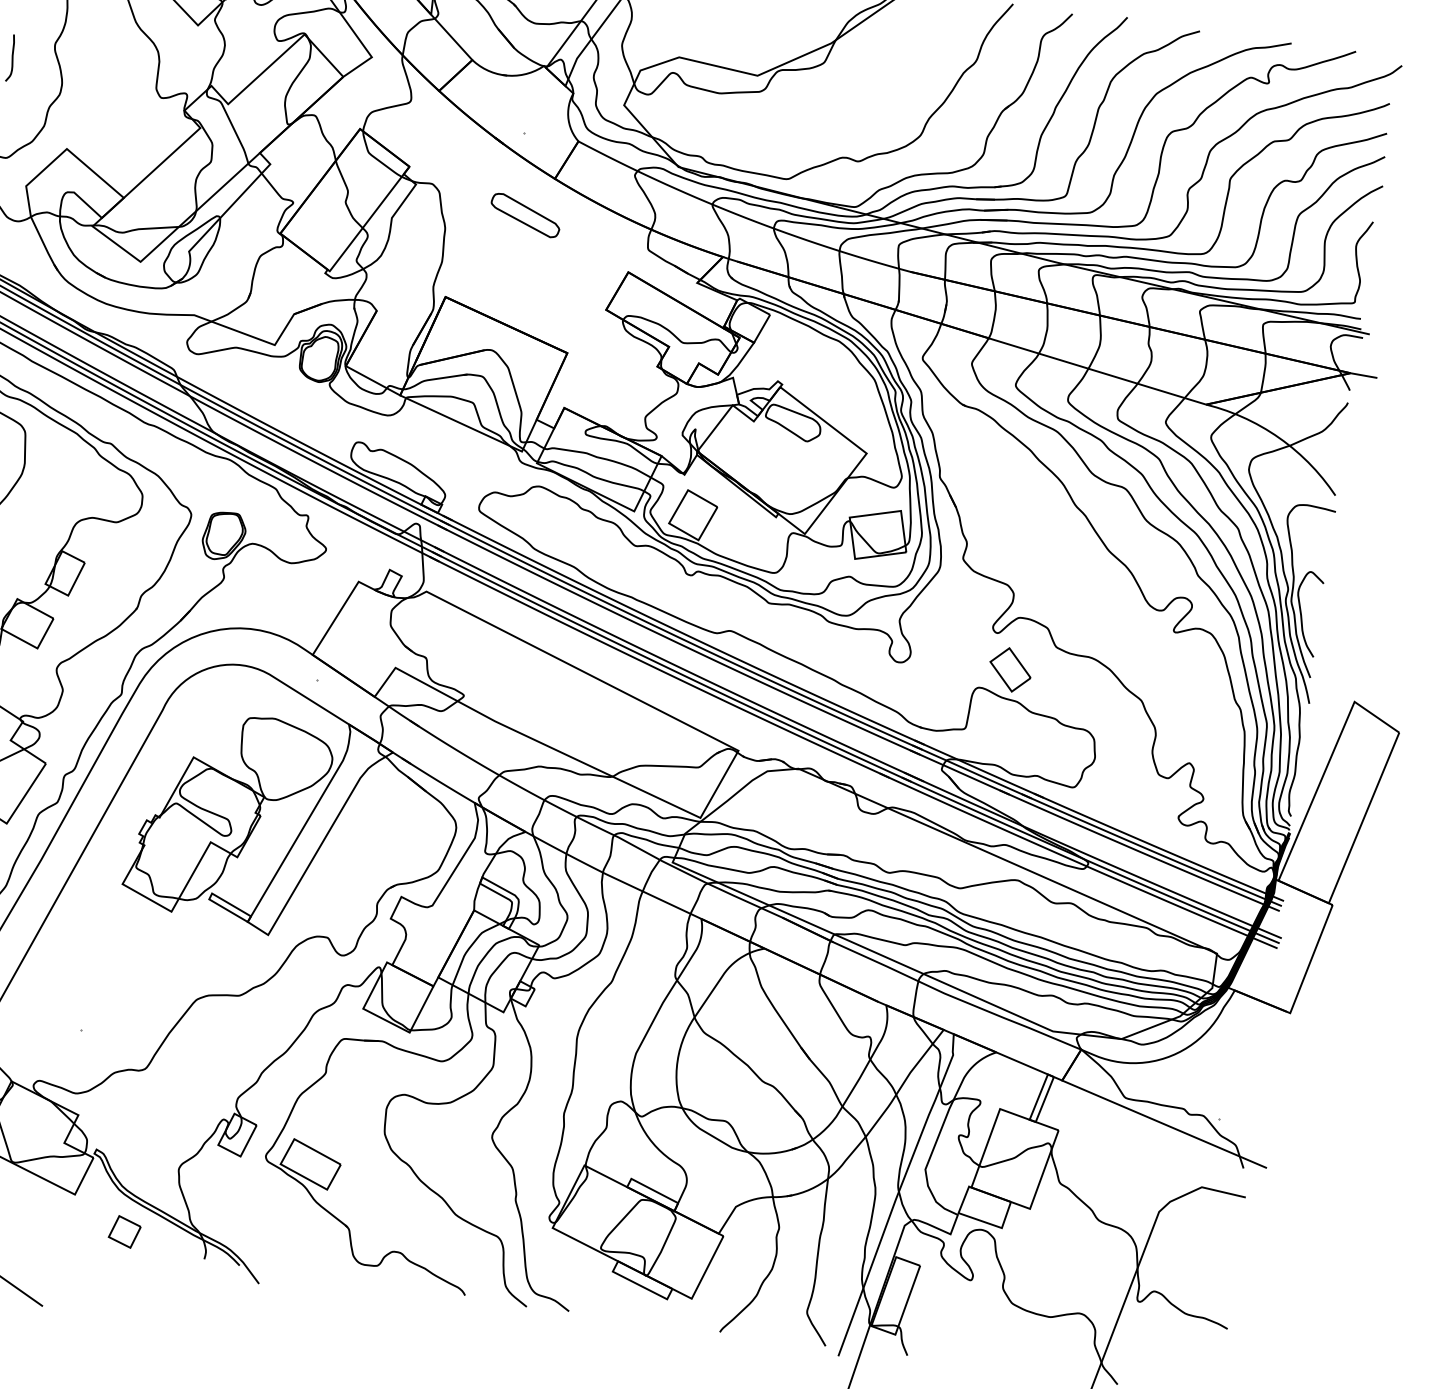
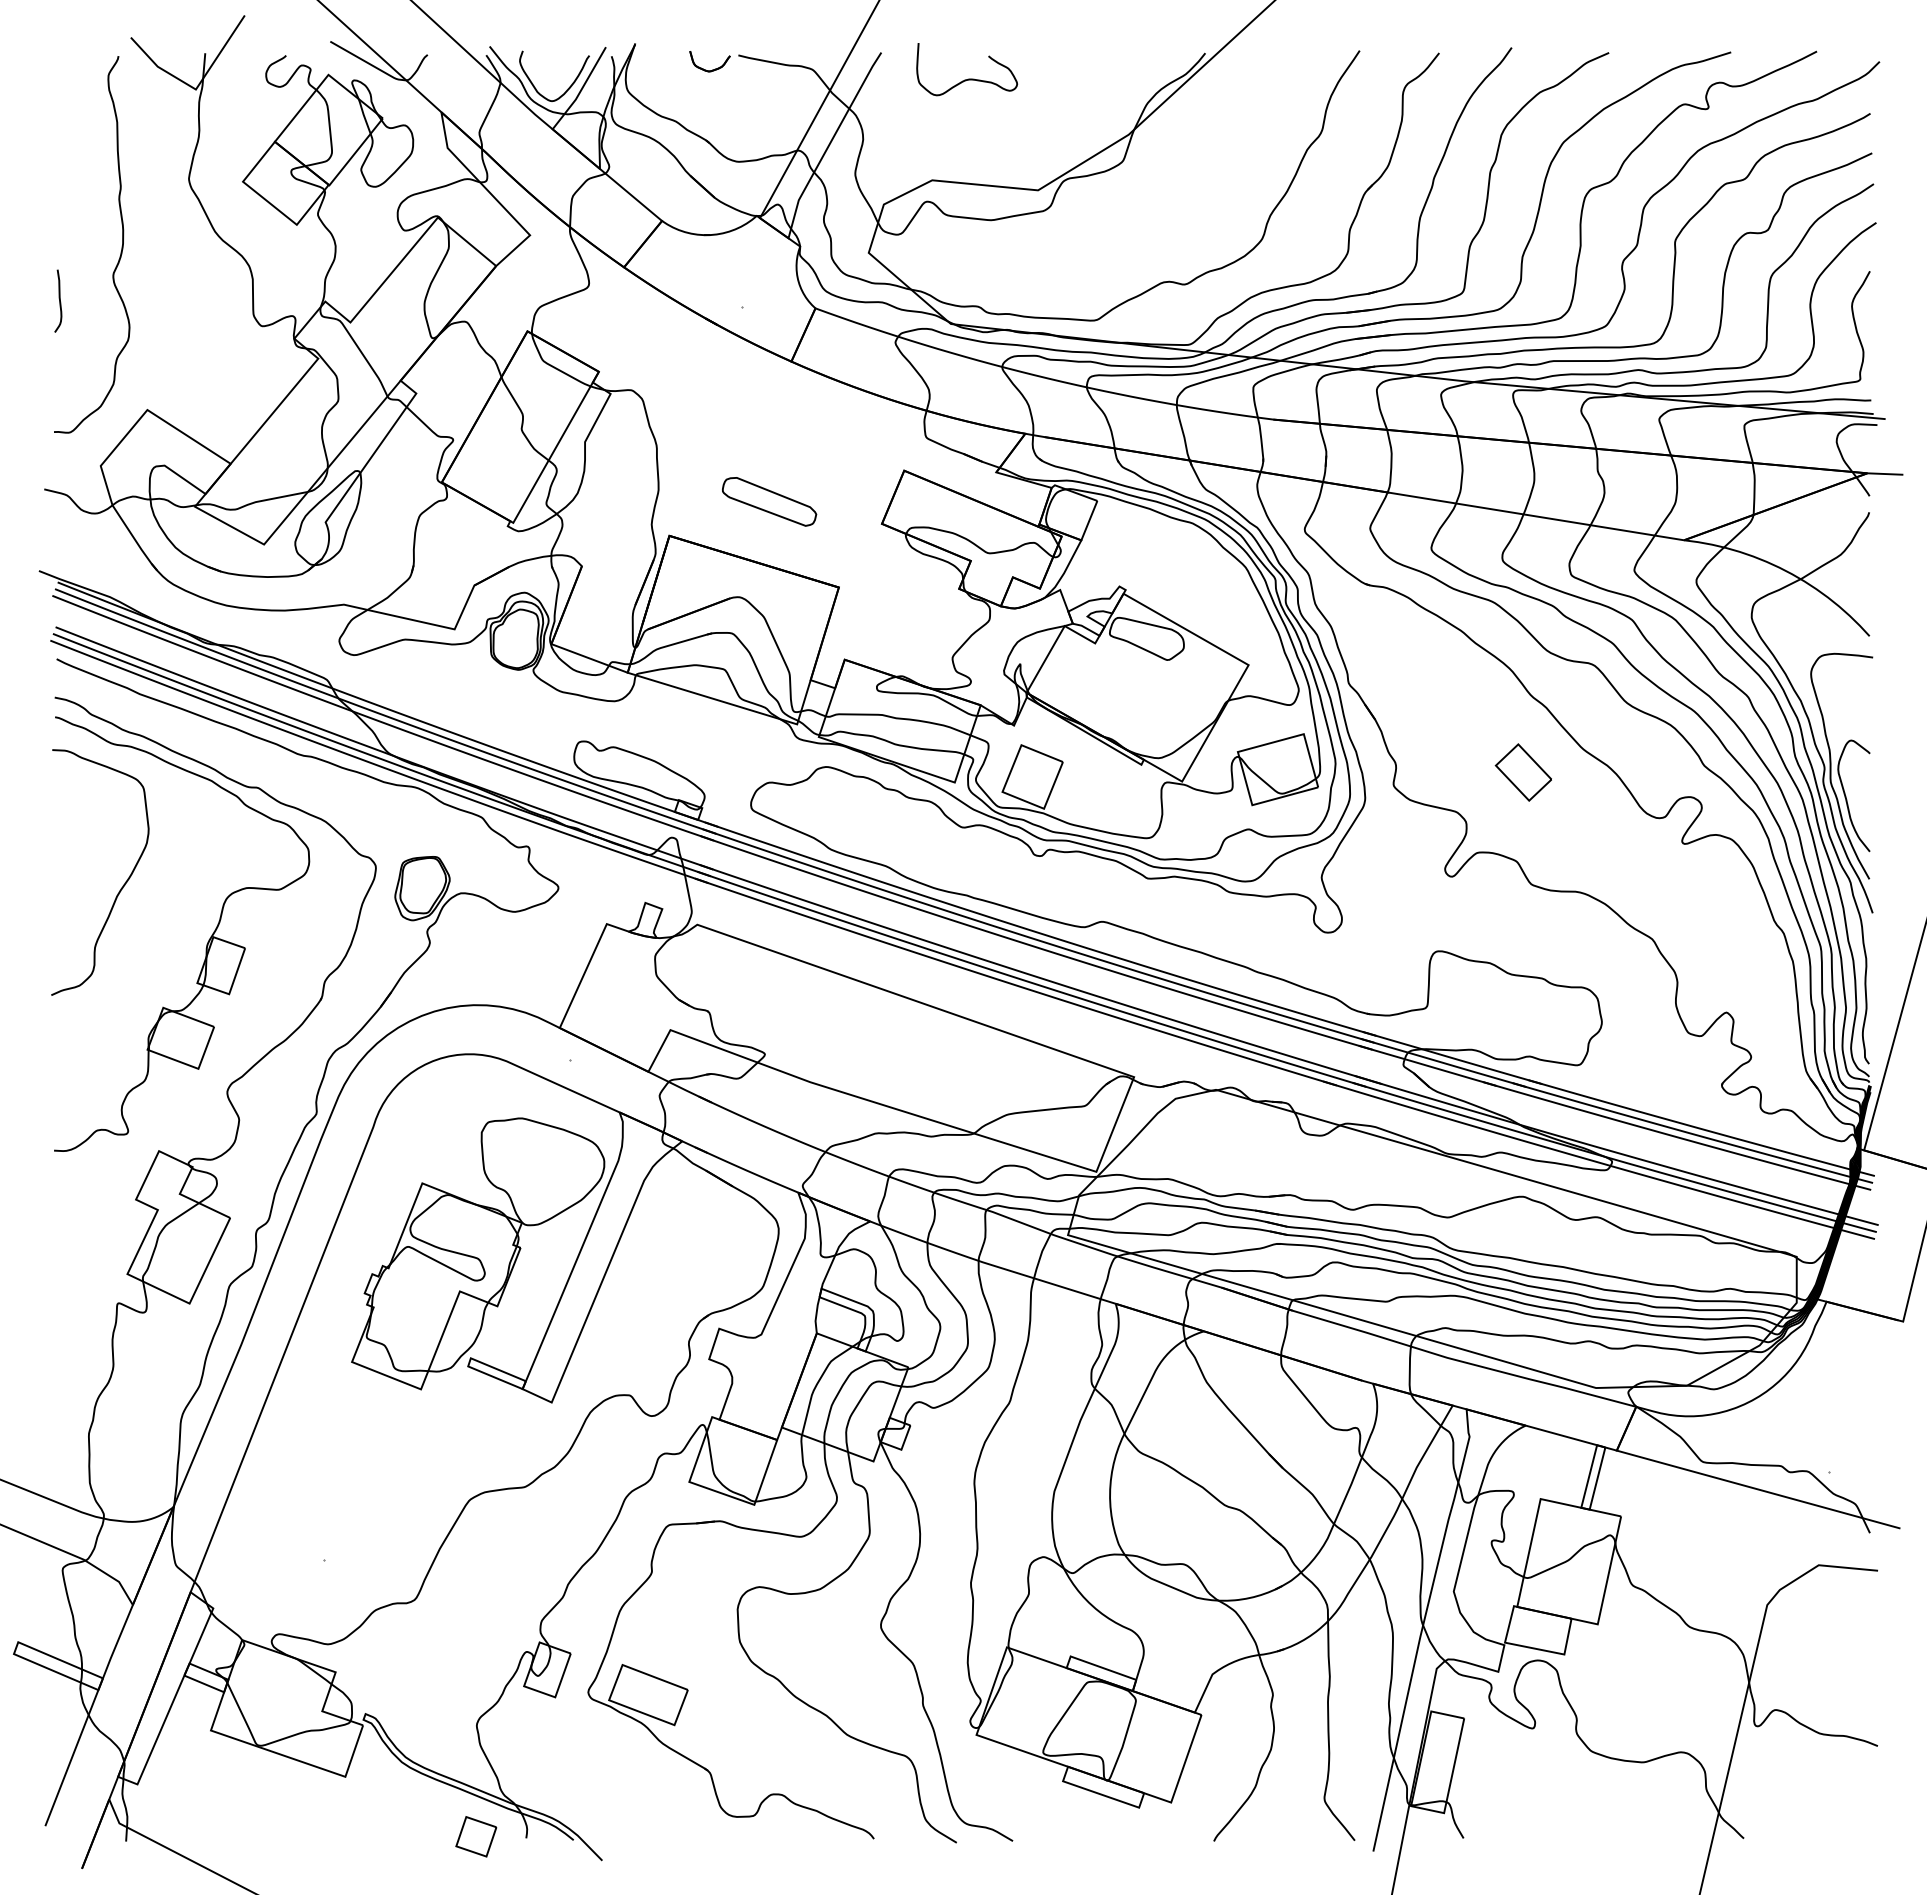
part: (525, 215) -> (769, 501), moved
part: (1009, 669) -> (1522, 772), moved
part: (124, 1231) -> (476, 1836), moved

